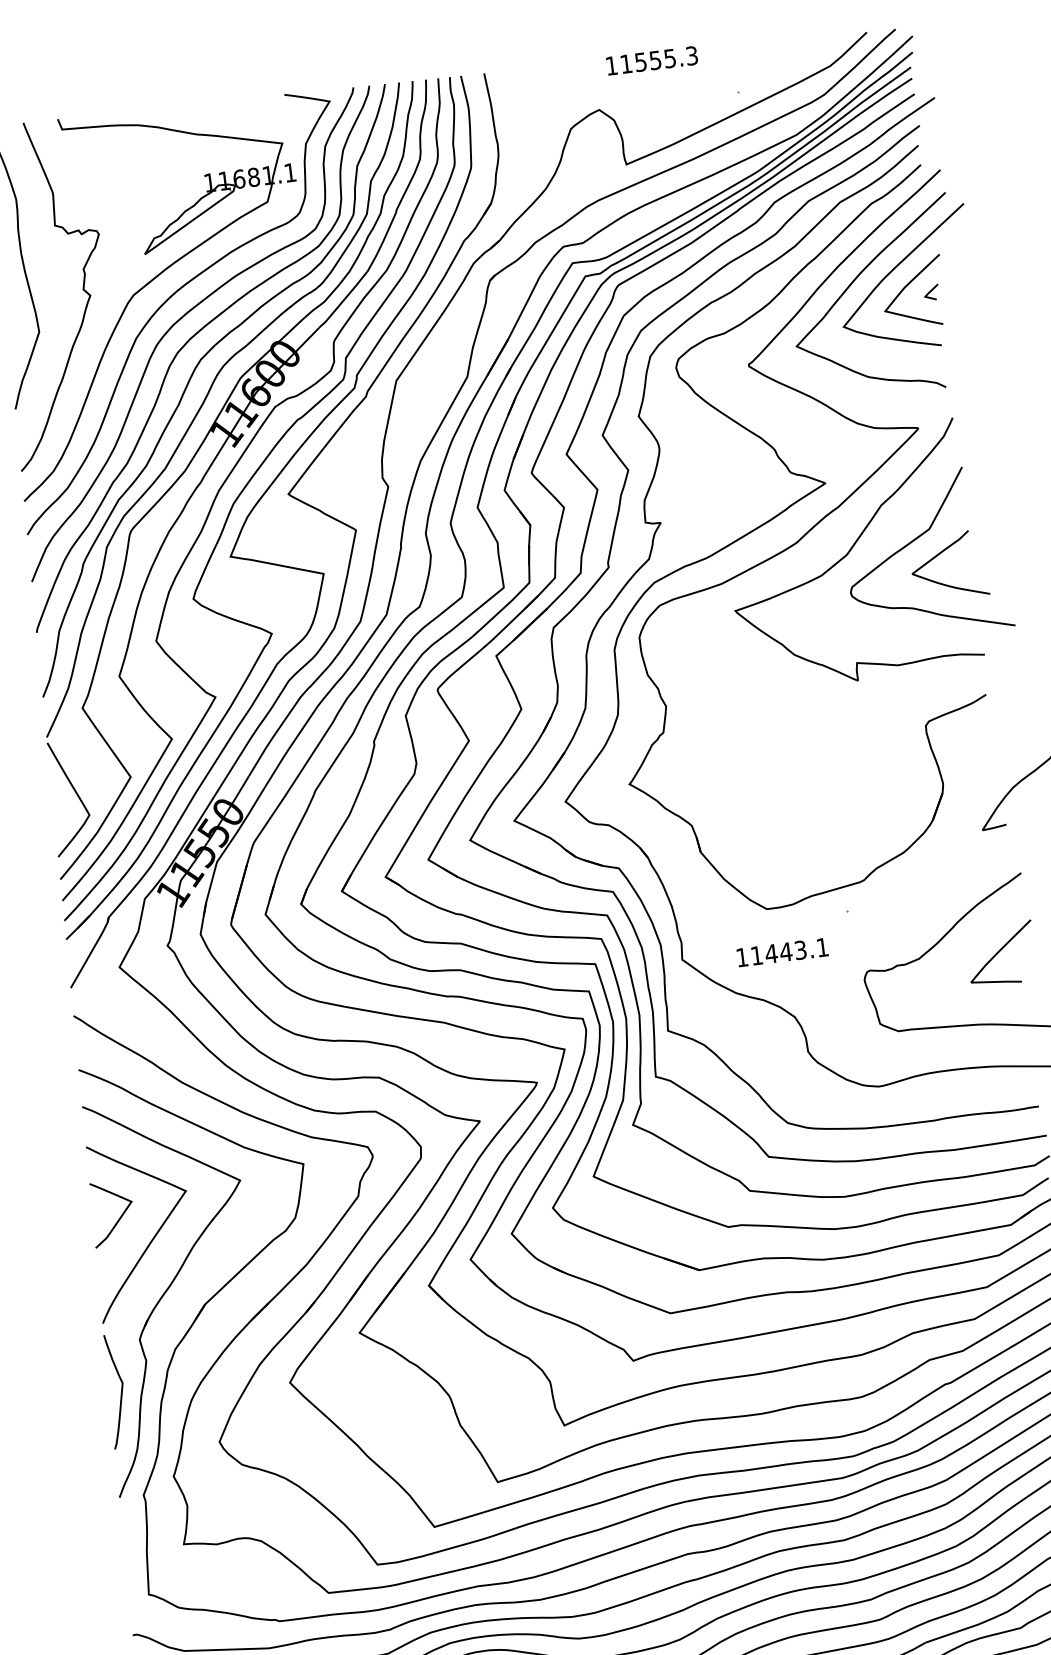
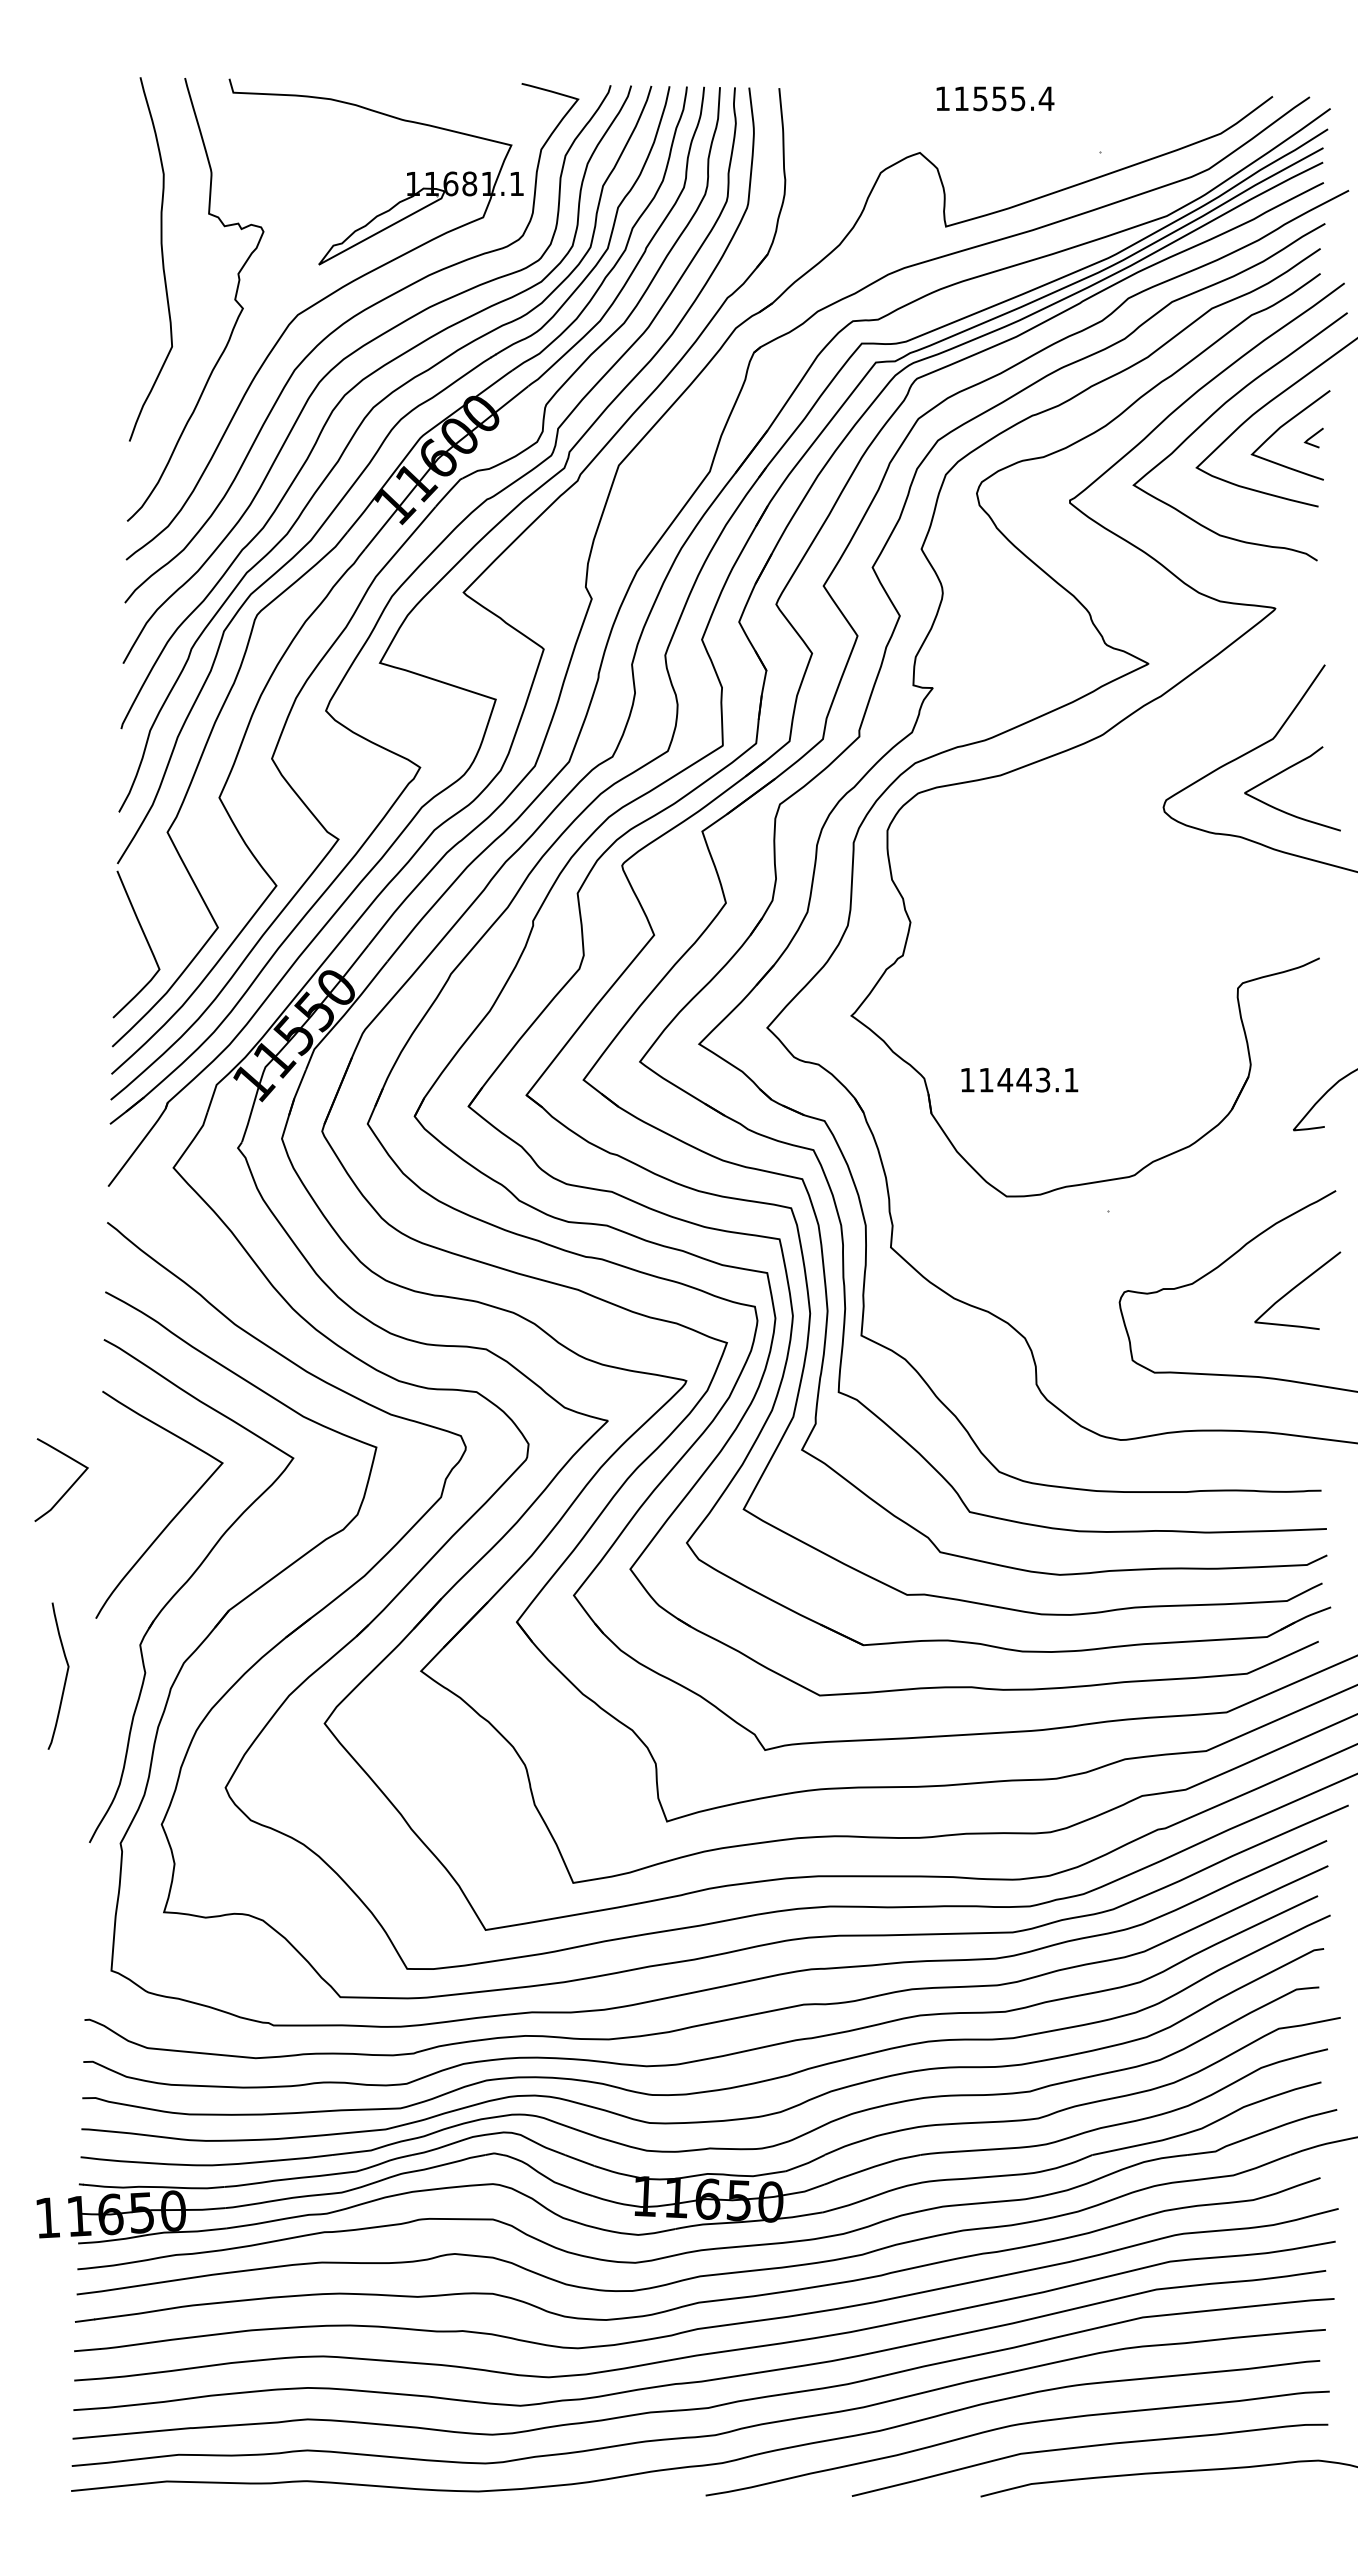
text: (691, 55) -> (1046, 98), 11555.3 -> 11555.4
curve: (848, 554) -> (1166, 757), removed
text: (782, 952) -> (1019, 1079), moved
curve: (119, 1218) -> (69, 1487), moved
curve: (121, 1390) -> (65, 1675), moved

